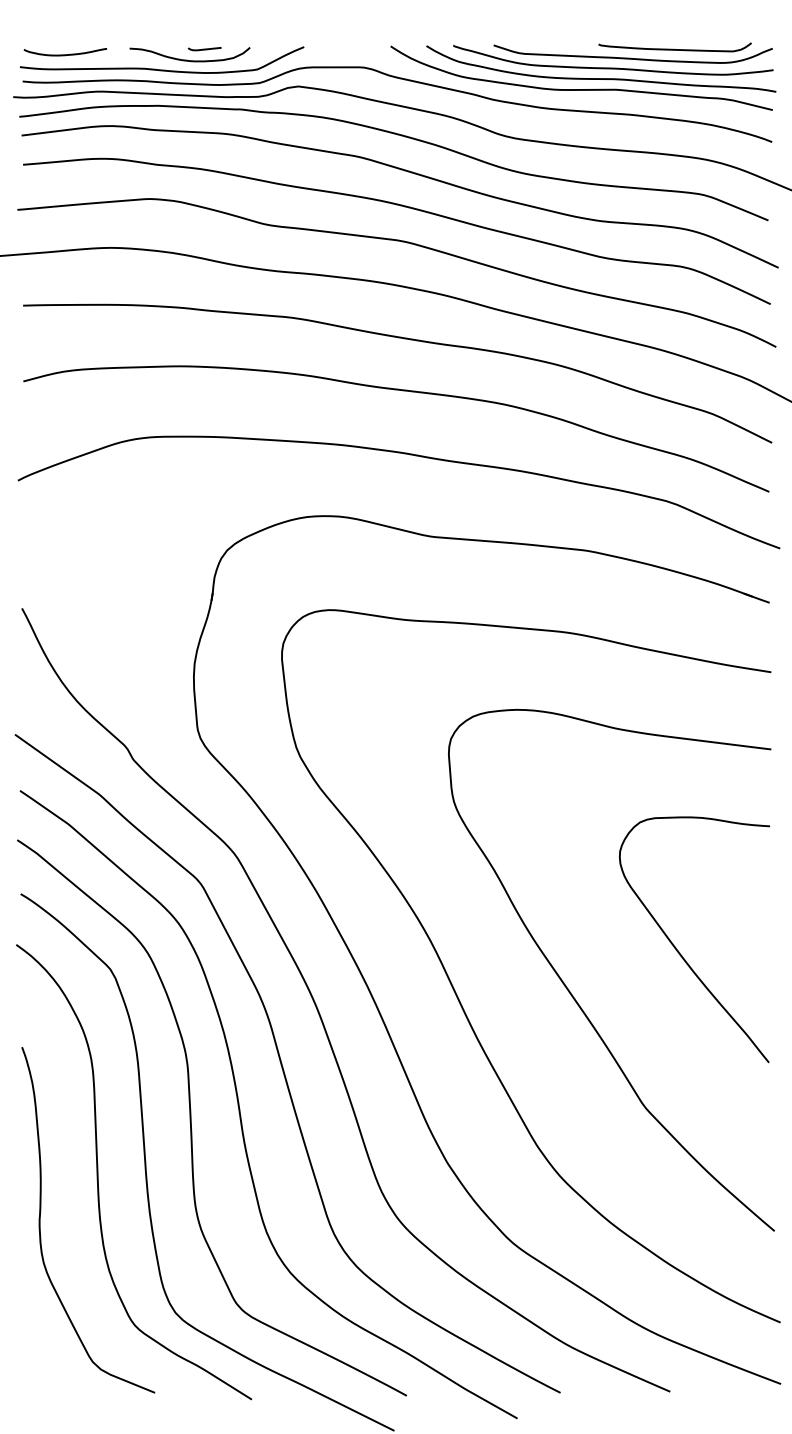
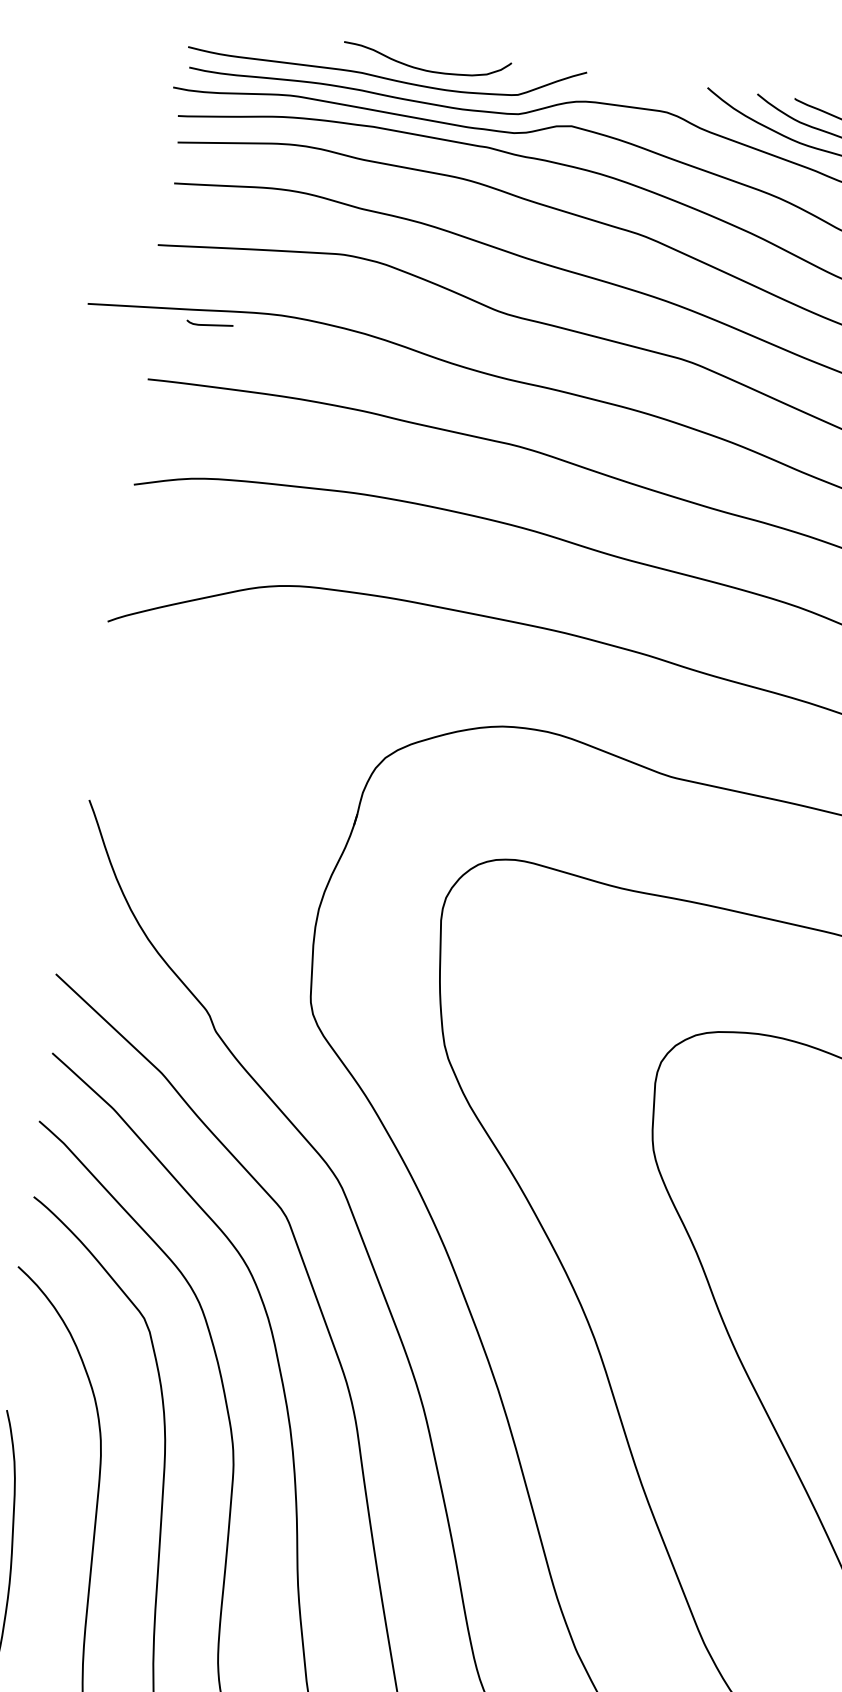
curve: (204, 49) -> (209, 325), moved
curve: (65, 54) -> (253, 38), removed

